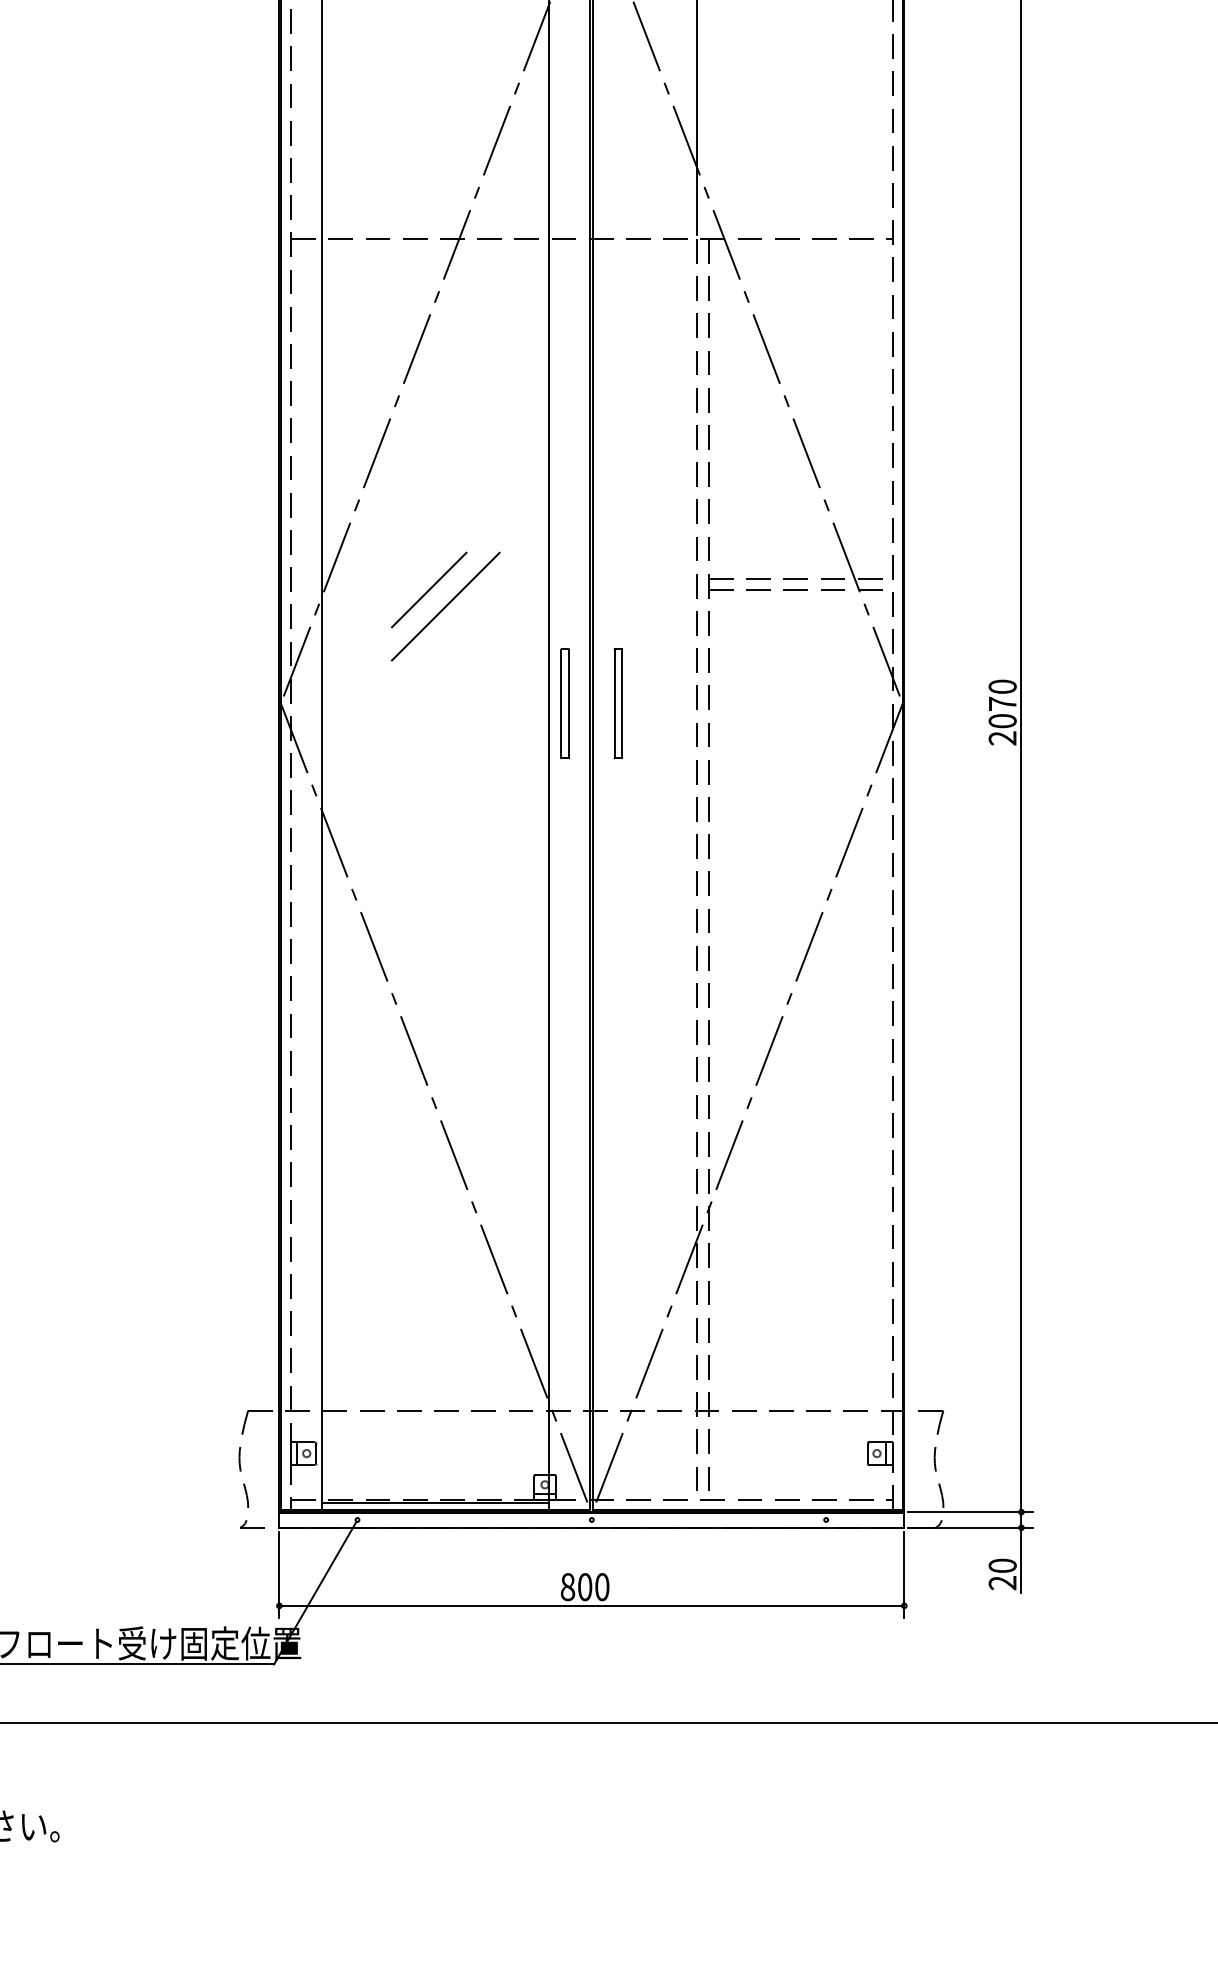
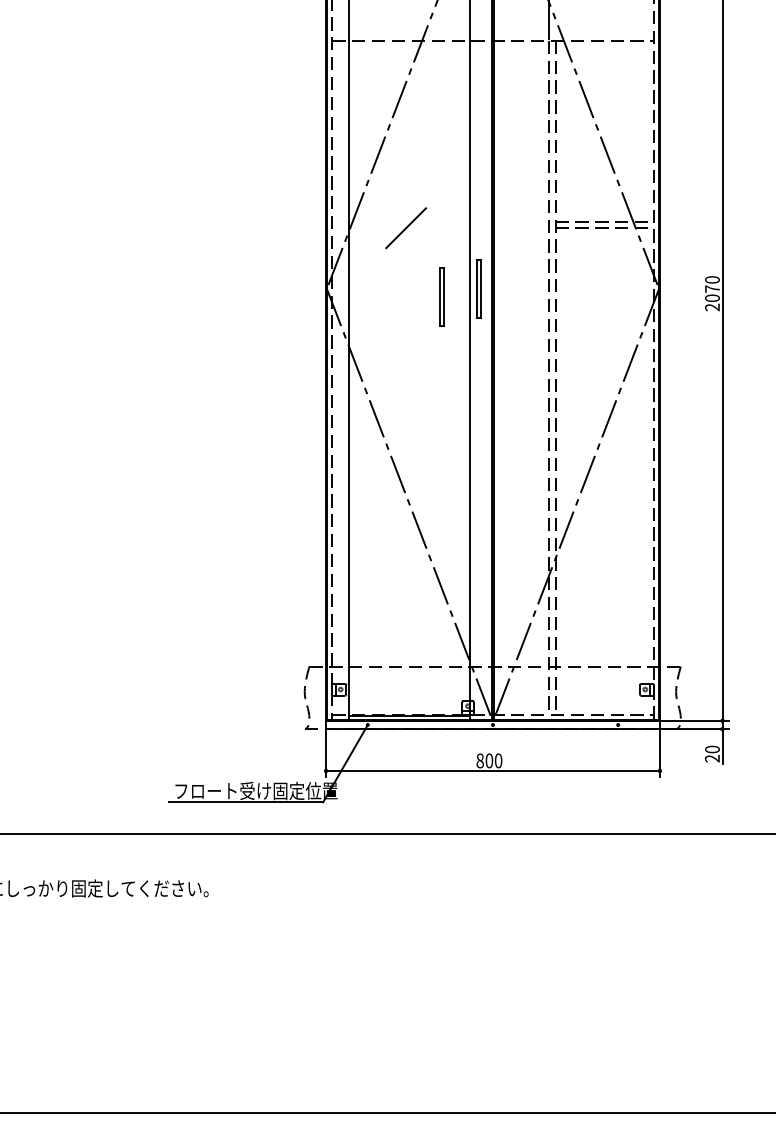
line: (444, 605) -> (414, 236), removed
part: (617, 702) -> (441, 296), moved

